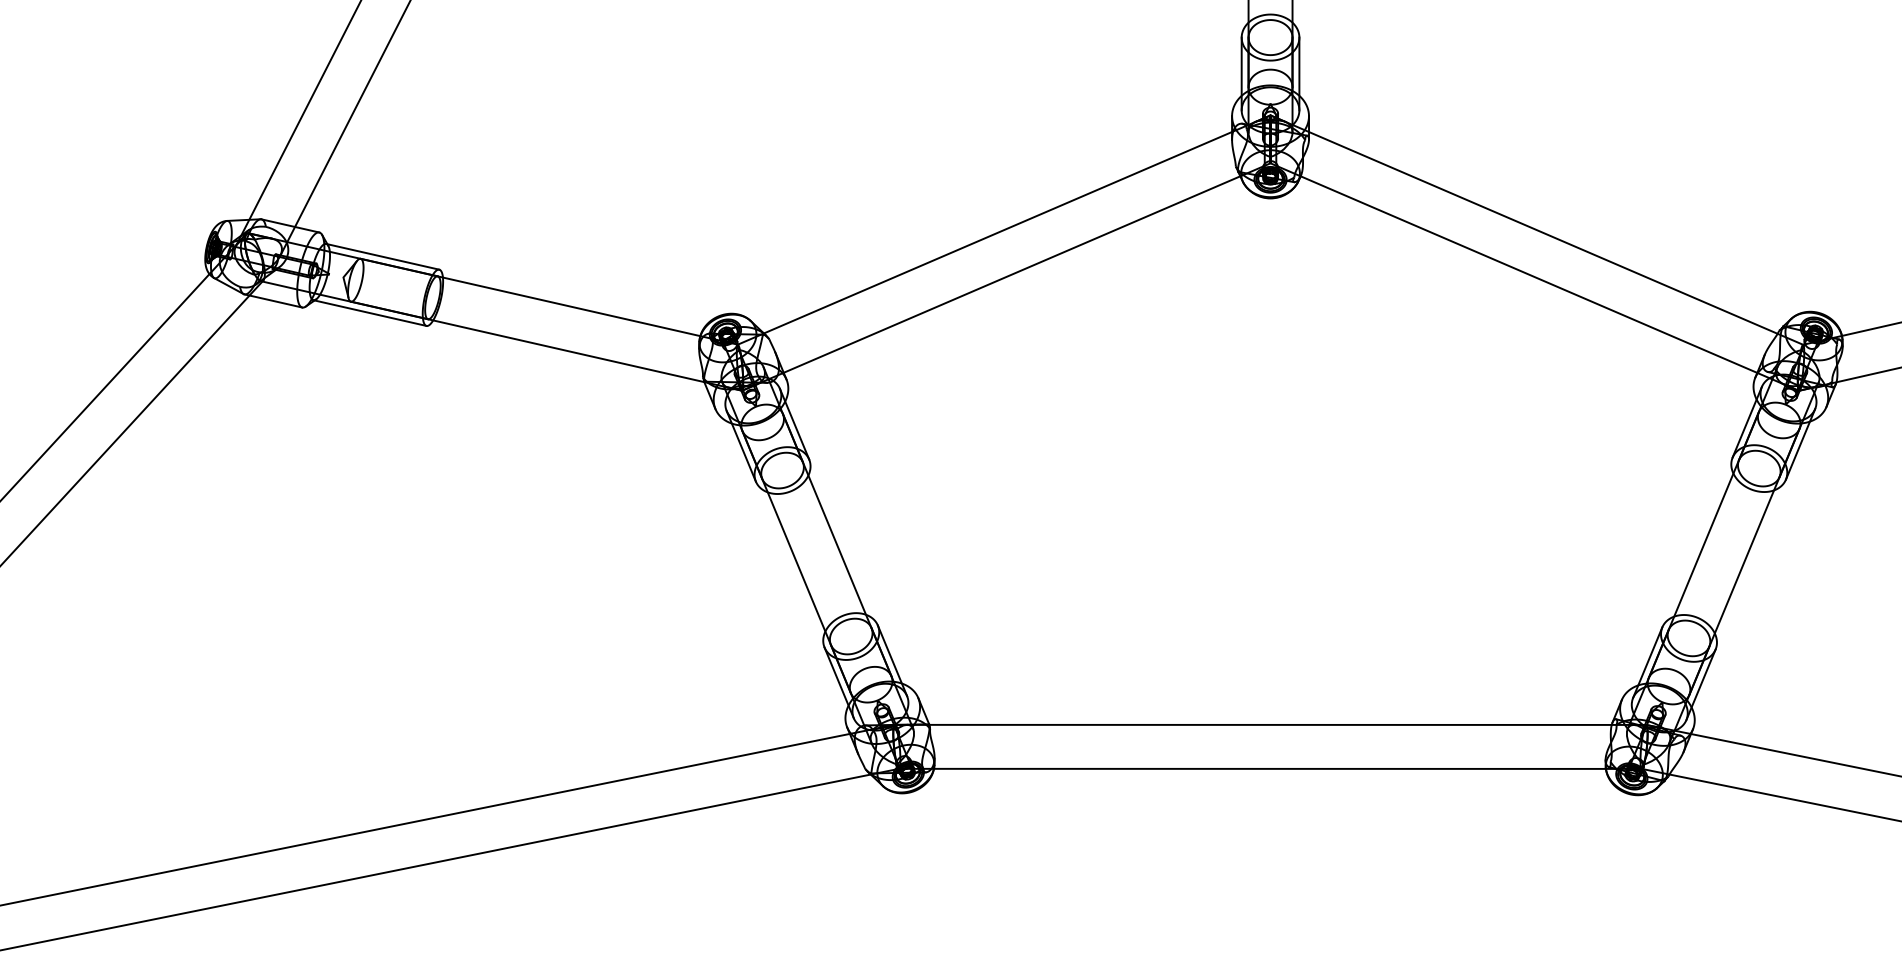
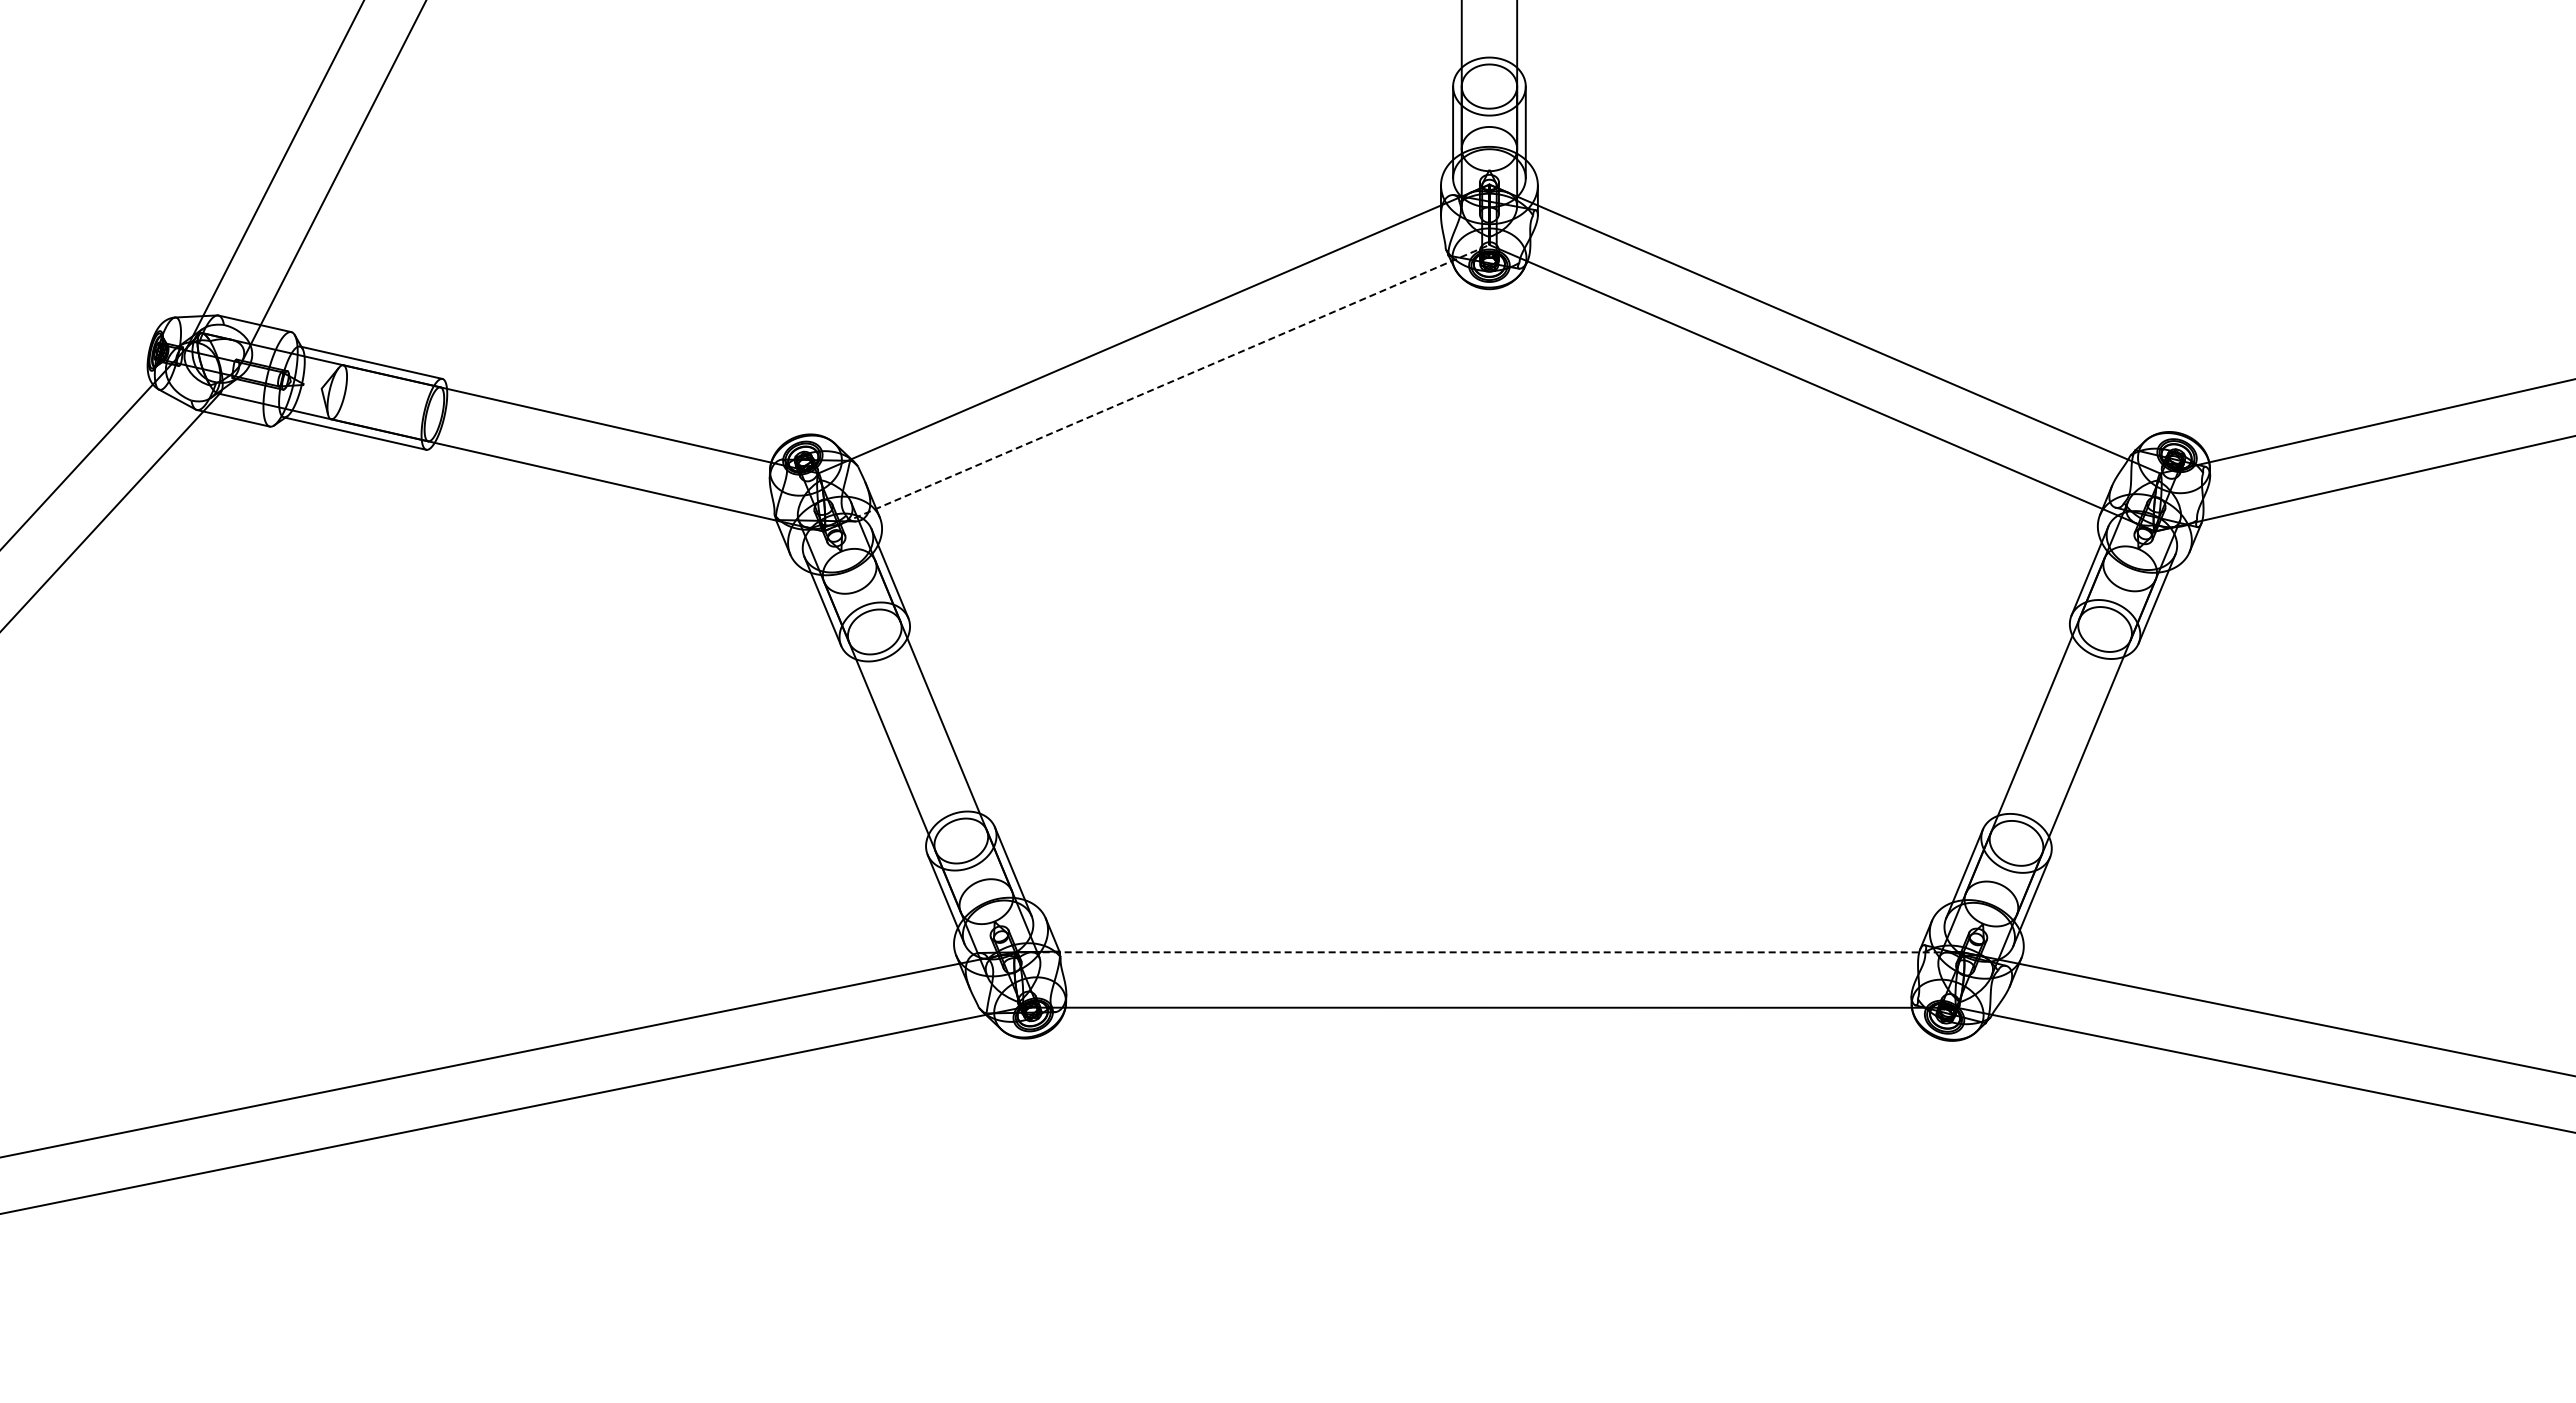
line: (1007, 276) -> (1157, 387), solid -> dashed
line: (1269, 725) -> (1488, 952), solid -> dashed

